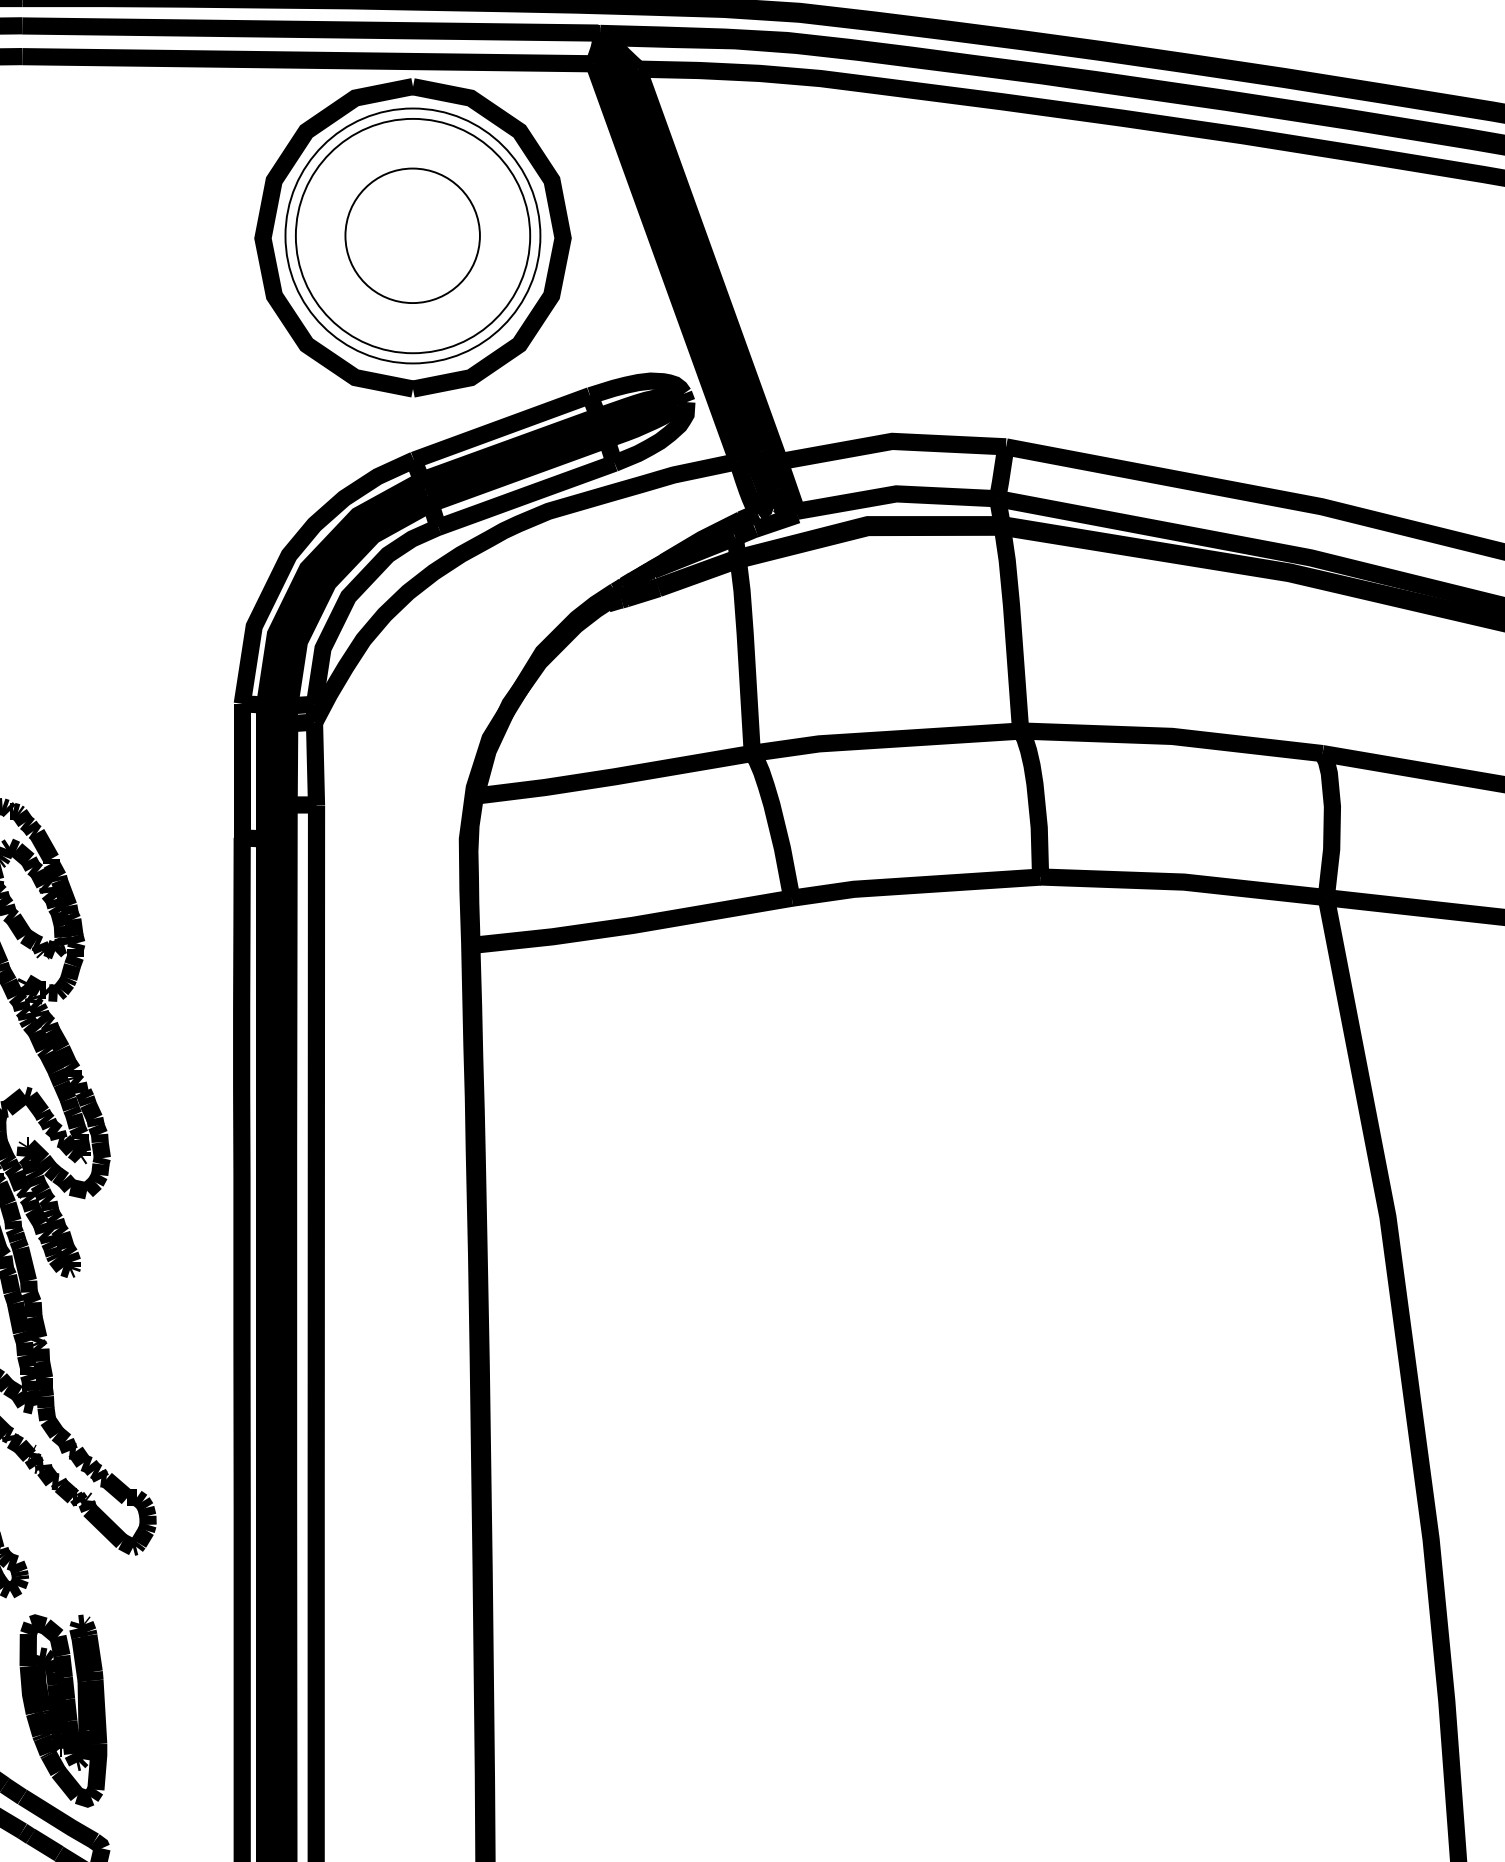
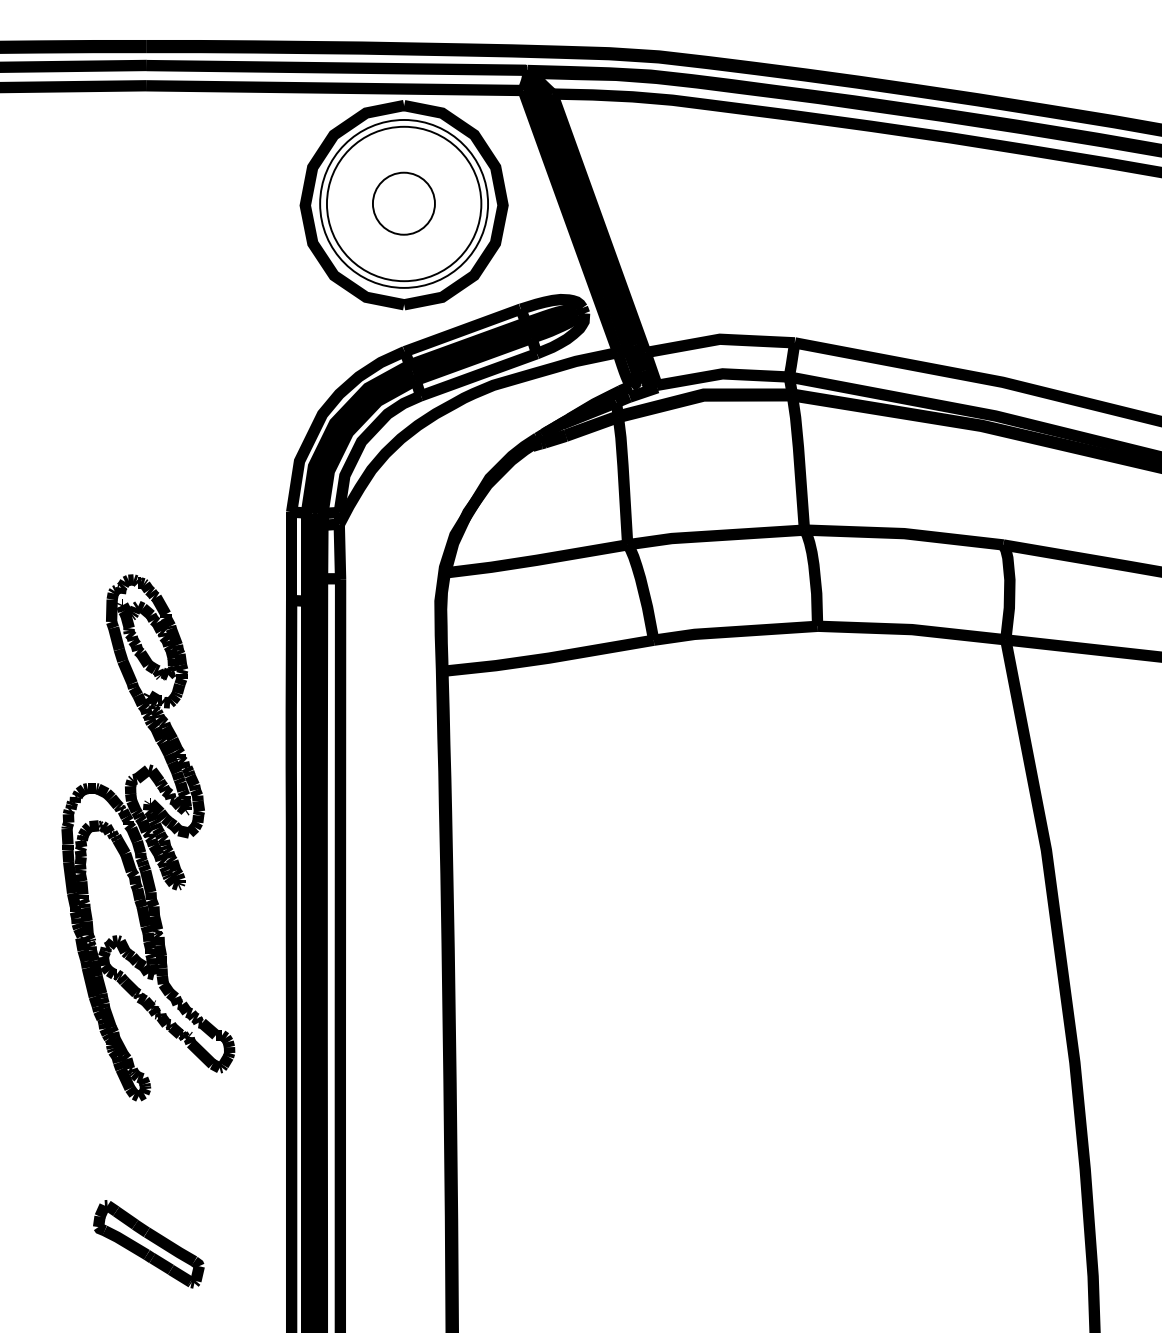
circle: (412, 235) -> (403, 203), size x0.7
part: (62, 1710) -> (173, 1175), removed

